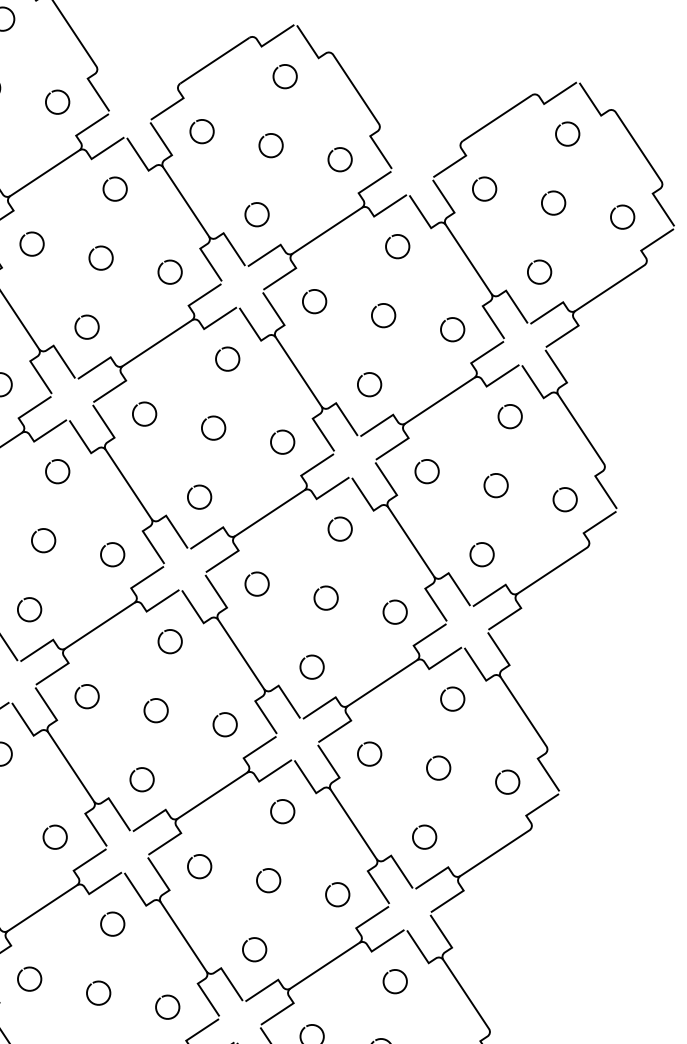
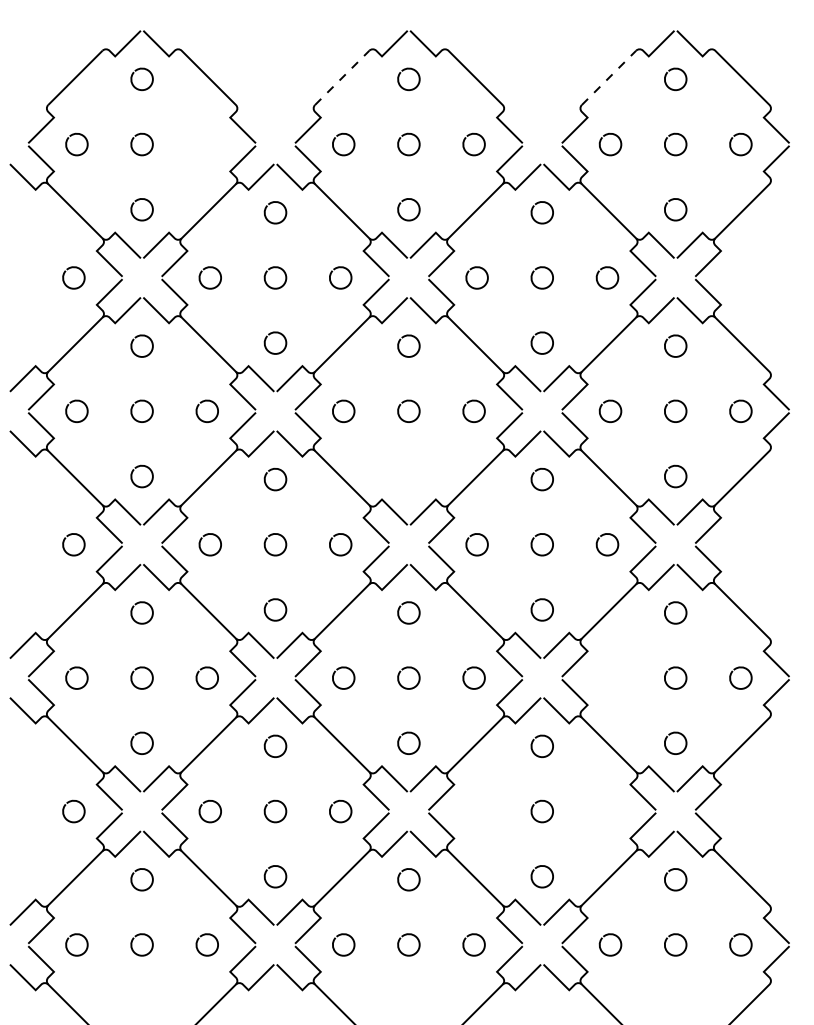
line: (215, 60) -> (342, 77), solid -> dashed
curve: (49, 96) -> (198, 140), removed
line: (497, 117) -> (609, 77), solid -> dashed
curve: (189, 495) -> (399, 476), removed
curve: (367, 744) -> (606, 669), removed
curve: (191, 860) -> (468, 807), removed
curve: (334, 885) -> (602, 803), removed

